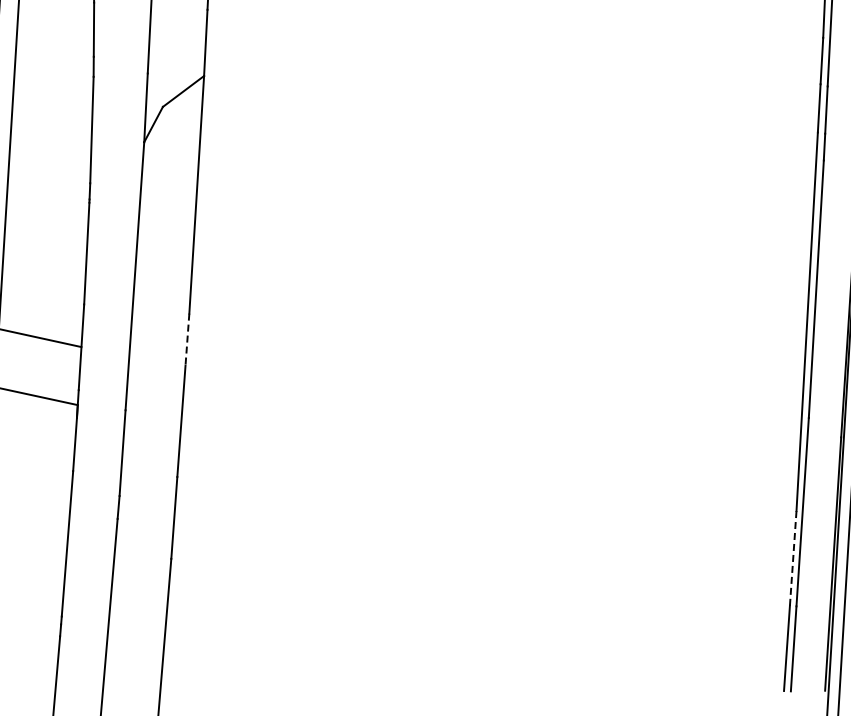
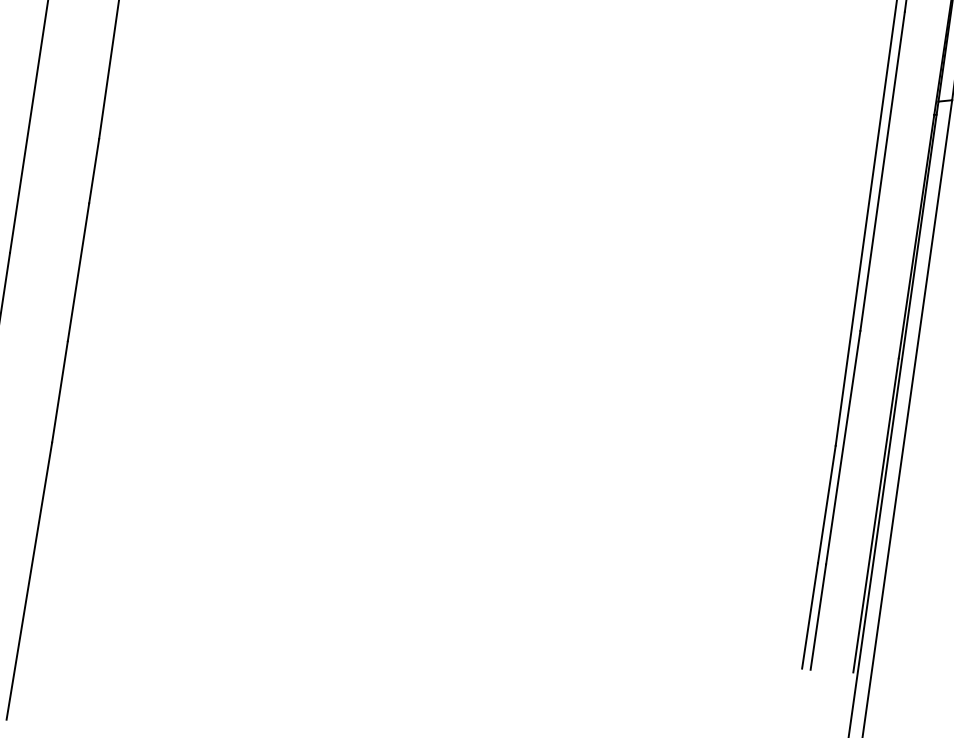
line: (187, 340) -> (94, 172), dashed -> solid
line: (793, 558) -> (827, 504), dashed -> solid

